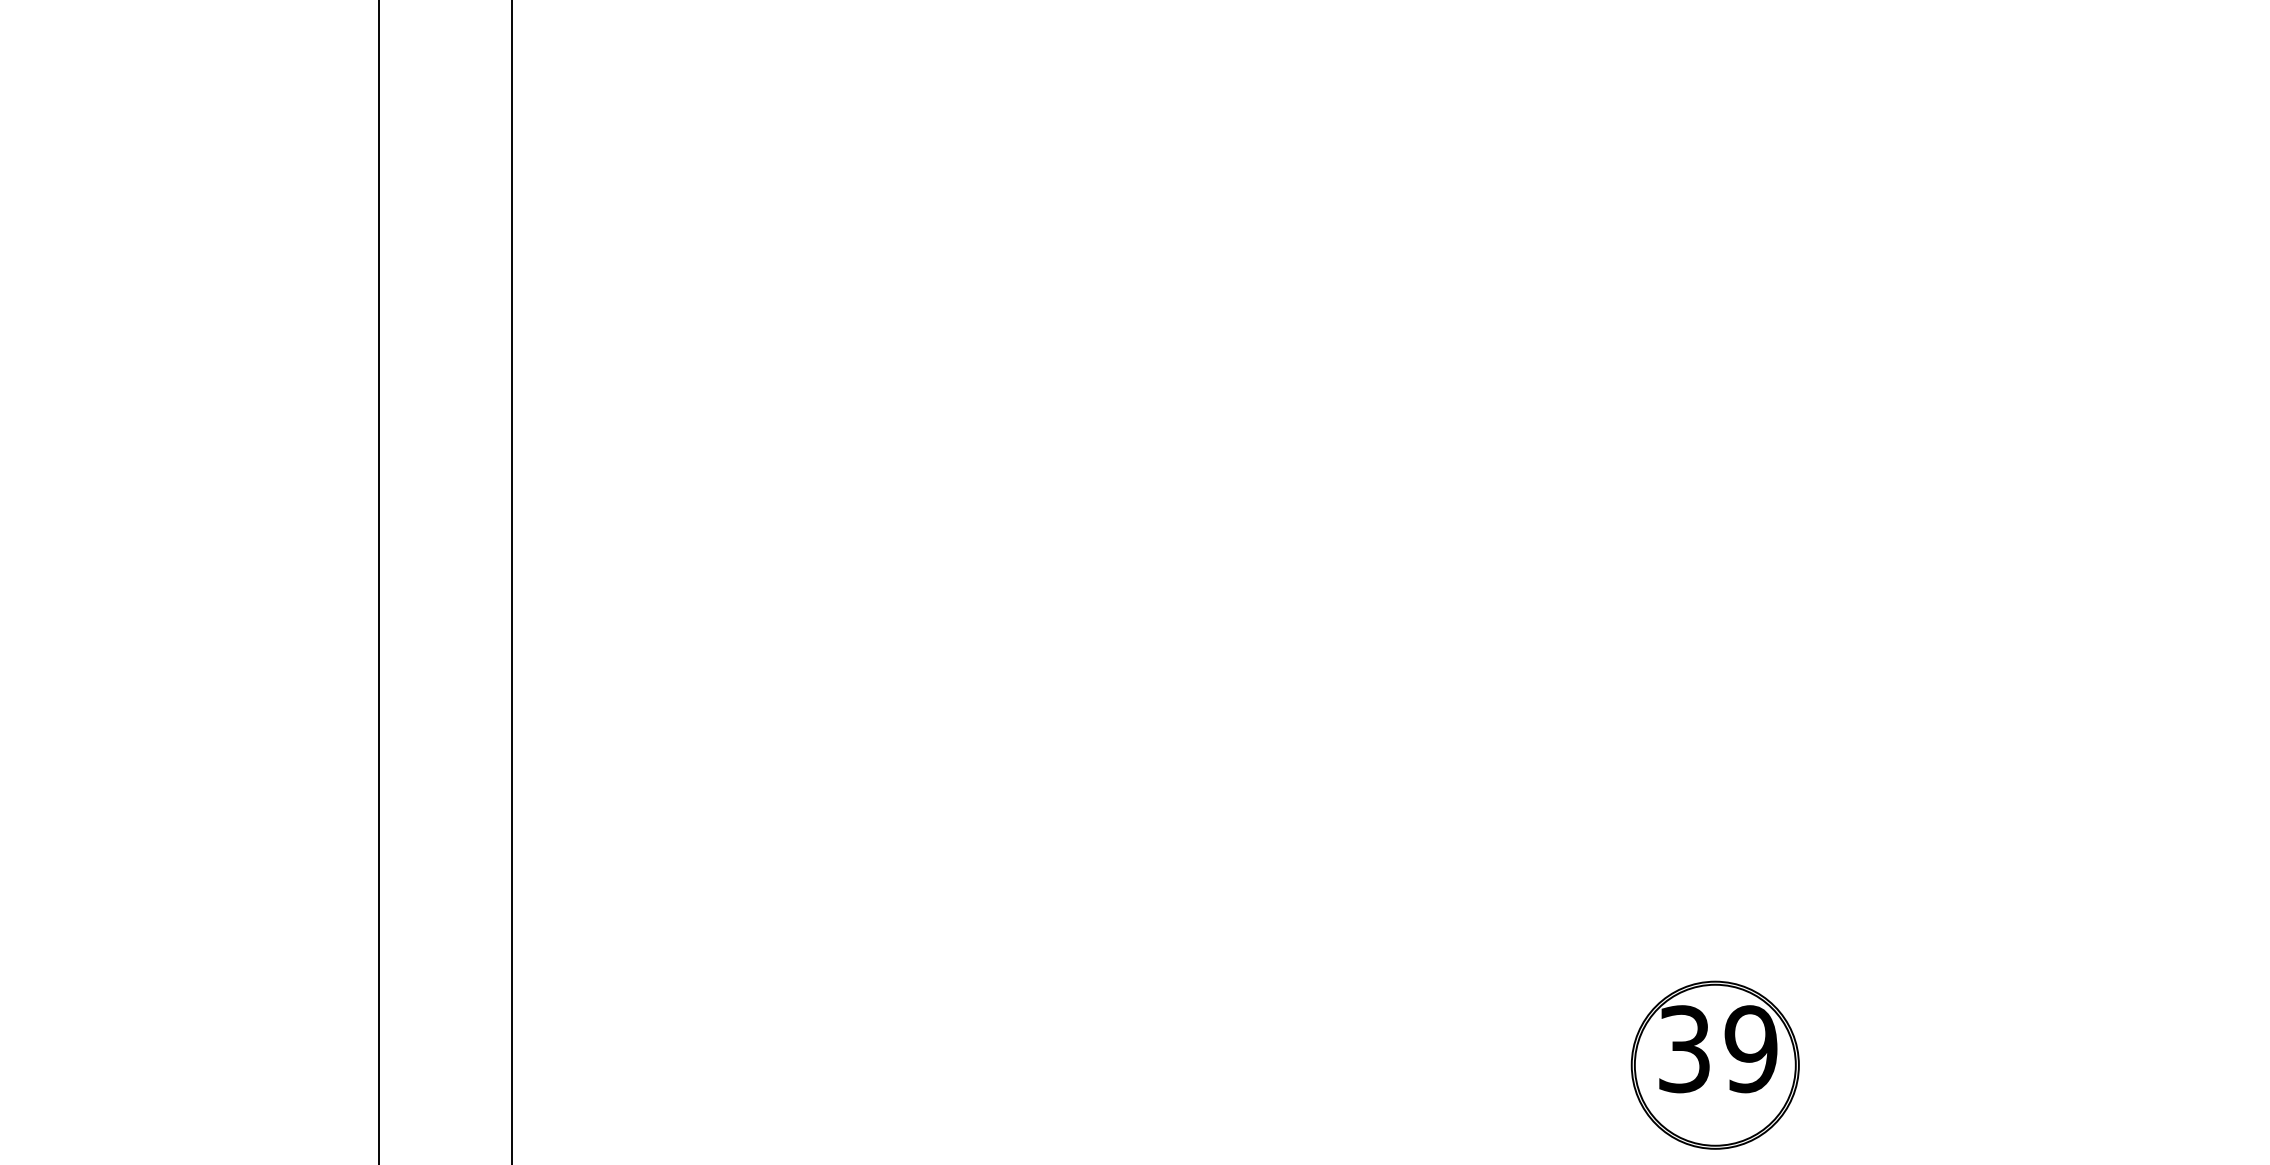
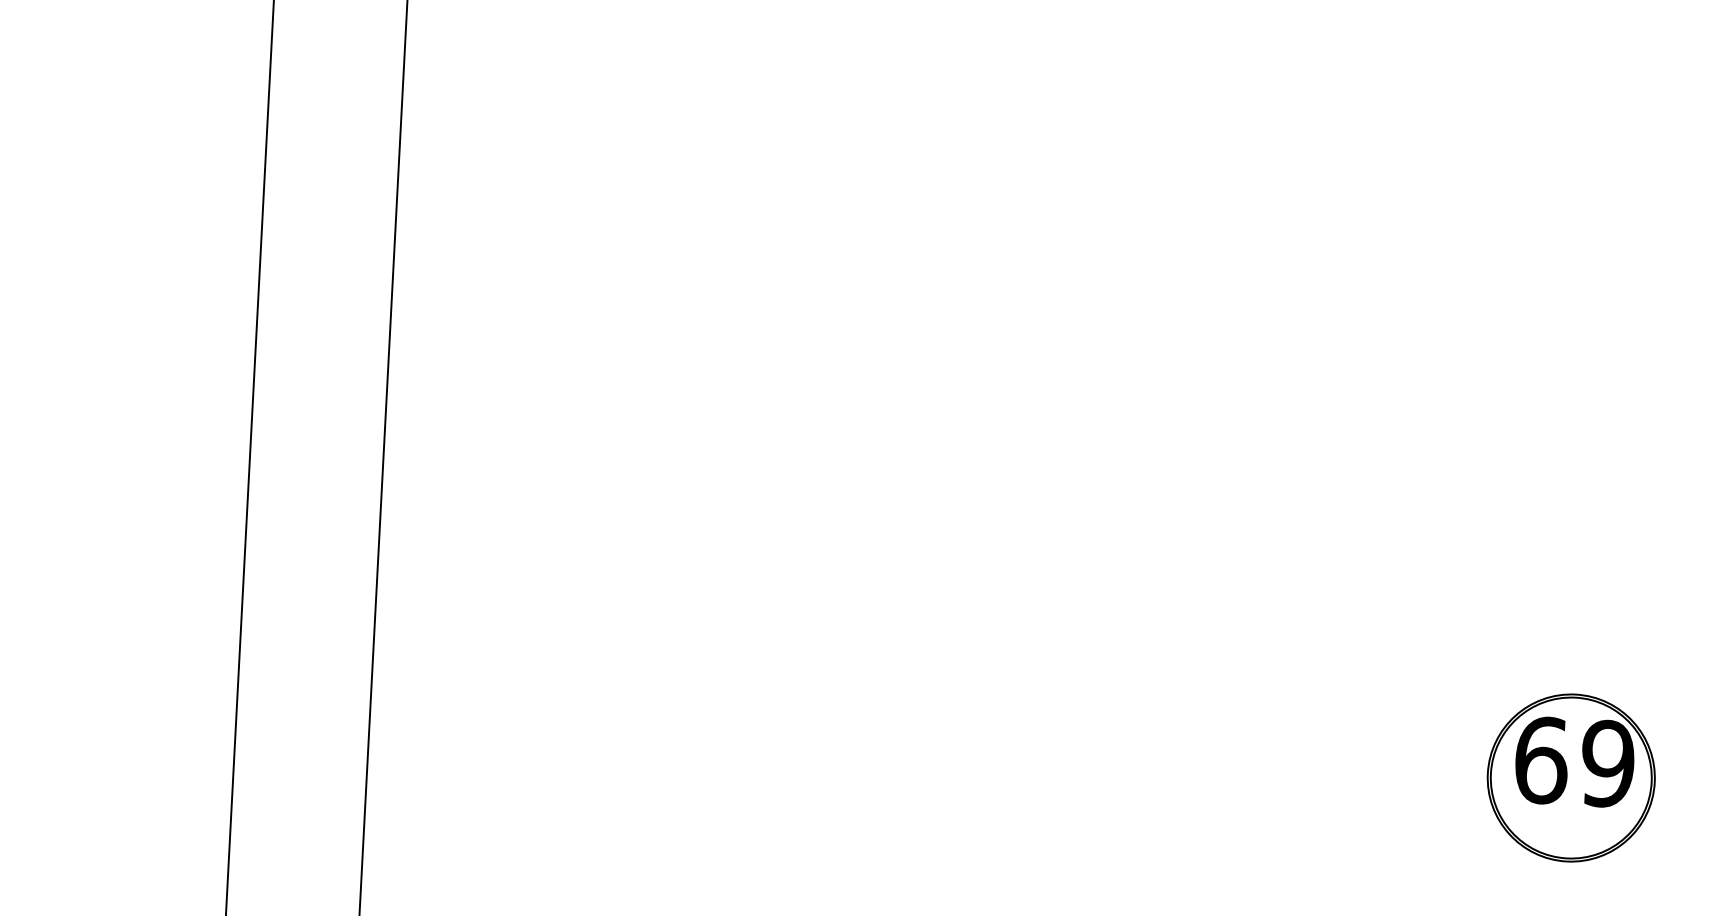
text: (1684, 1049) -> (1541, 760), 39 -> 69

